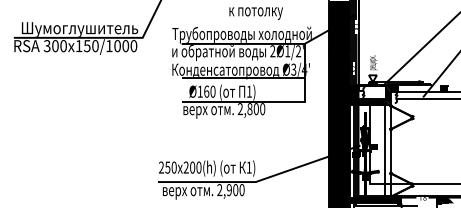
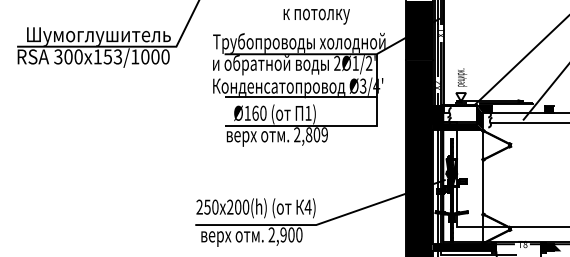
text: (95, 45) -> (117, 56), 300x150/1000 -> 300x153/1000
text: (262, 108) -> (324, 134), 2,800 -> 2,809
line: (384, 150) -> (475, 186), removed
text: (248, 167) -> (307, 206), 1) -> 4)

